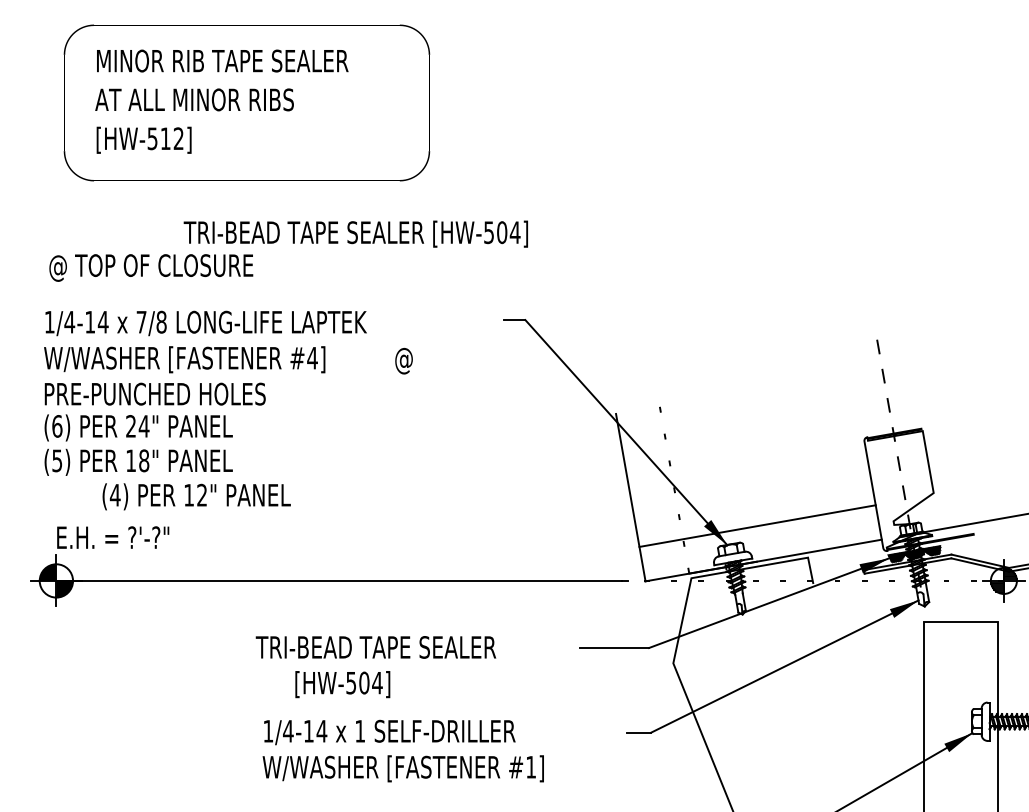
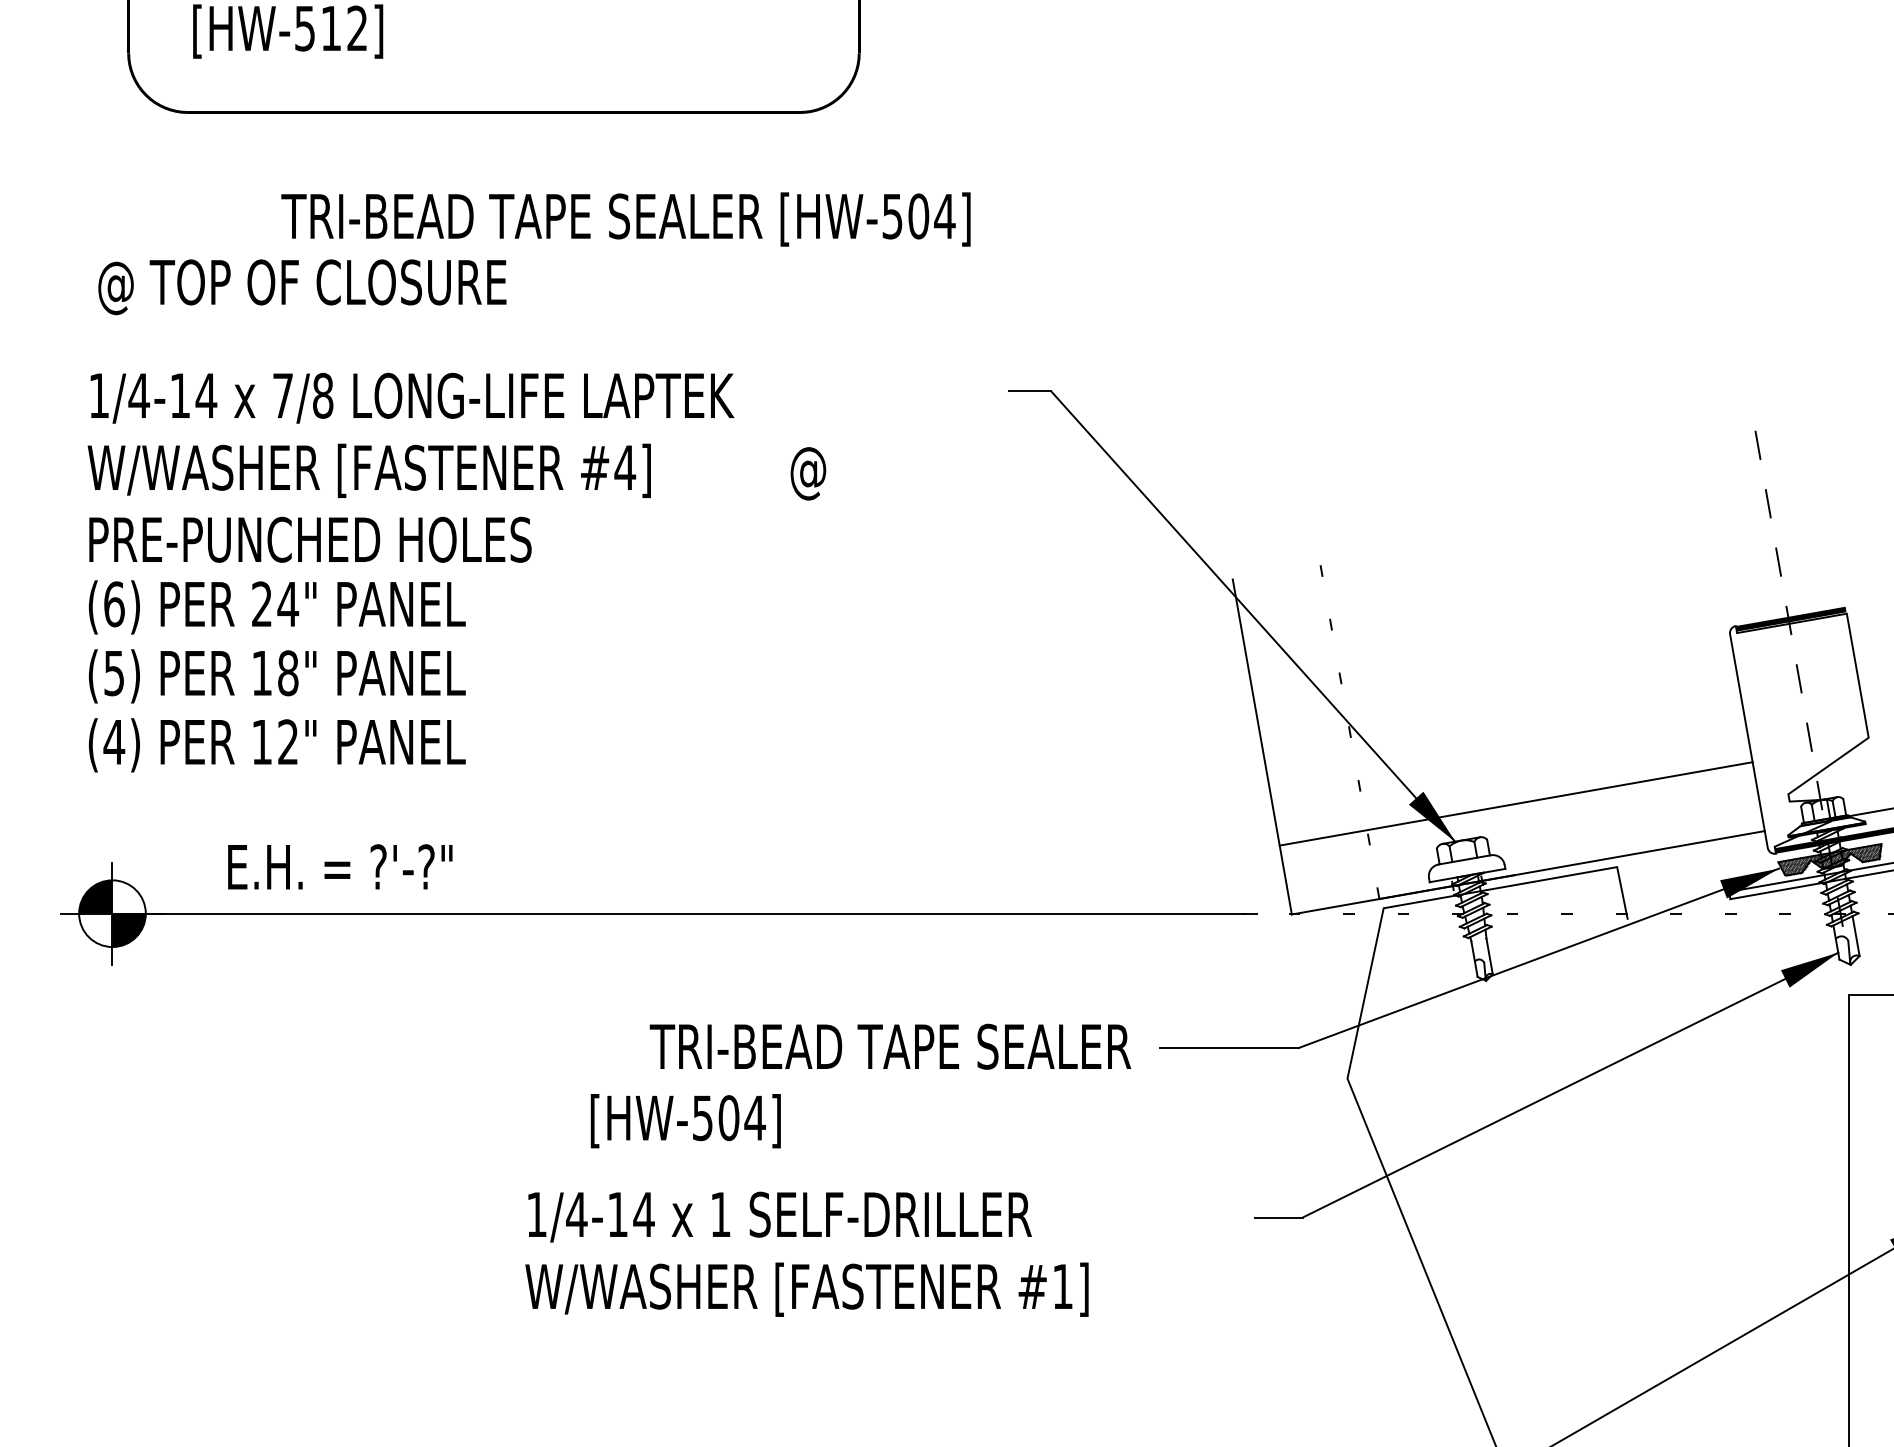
text: (355, 233) -> (625, 218), moved
text: (196, 496) -> (276, 744), moved
text: (113, 537) -> (340, 866), moved
text: (375, 647) -> (889, 1046), moved

